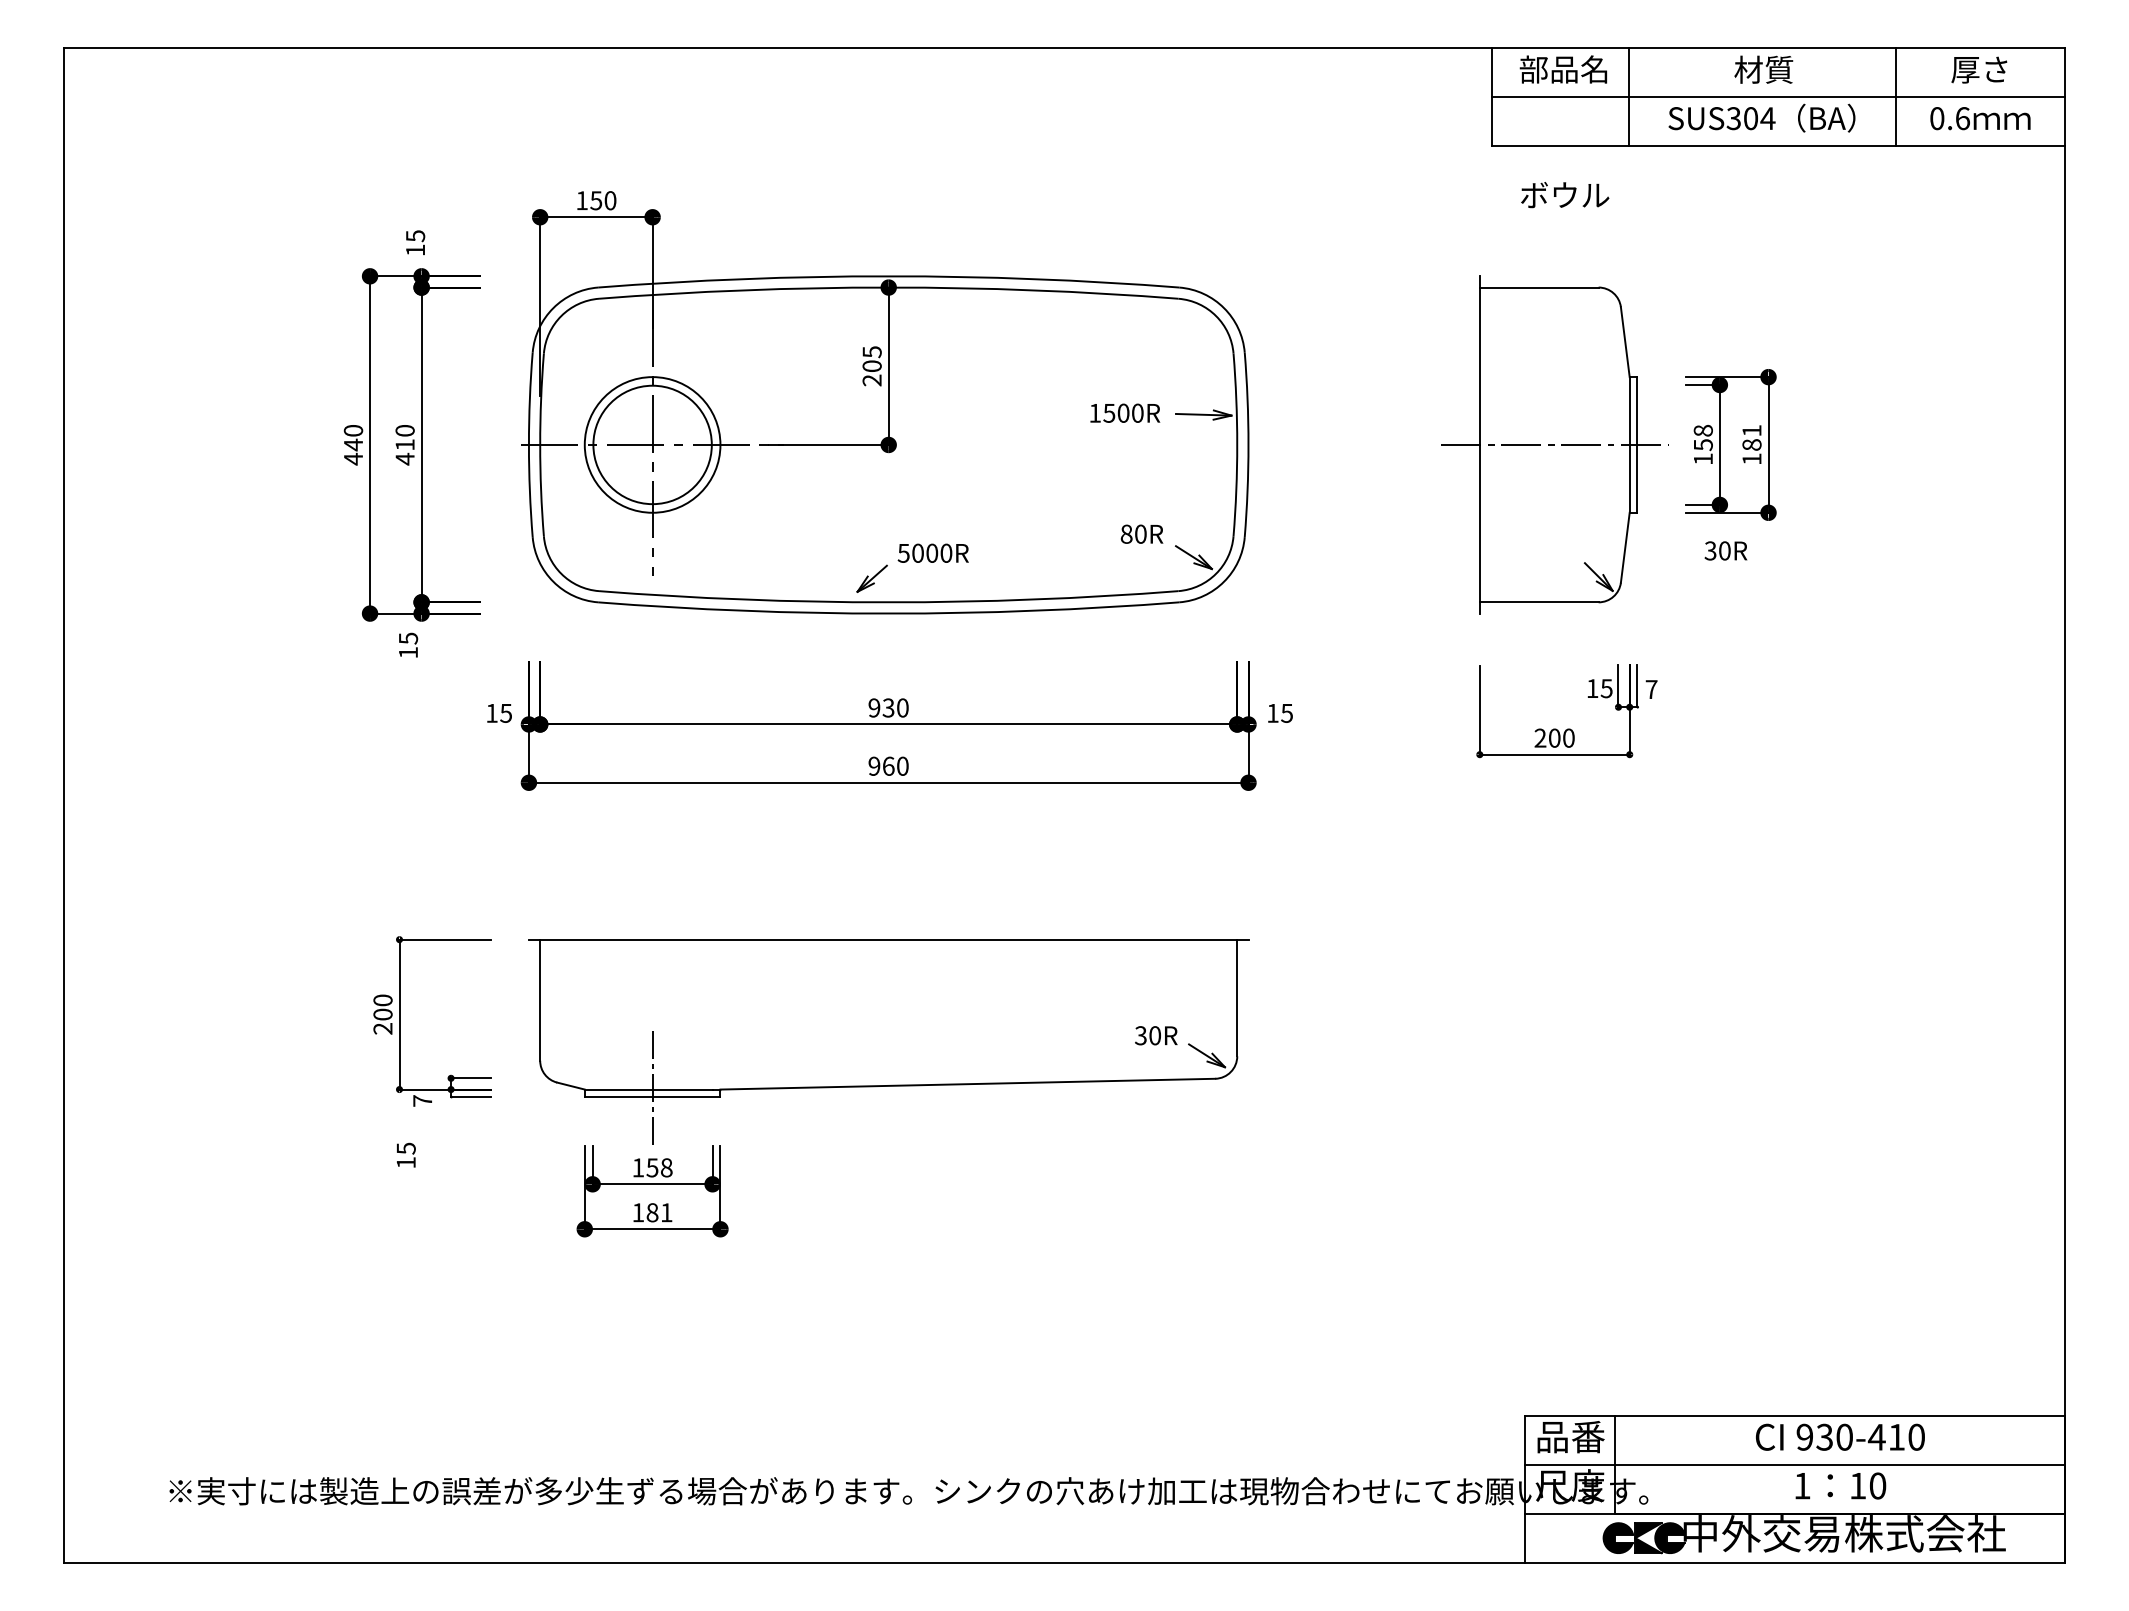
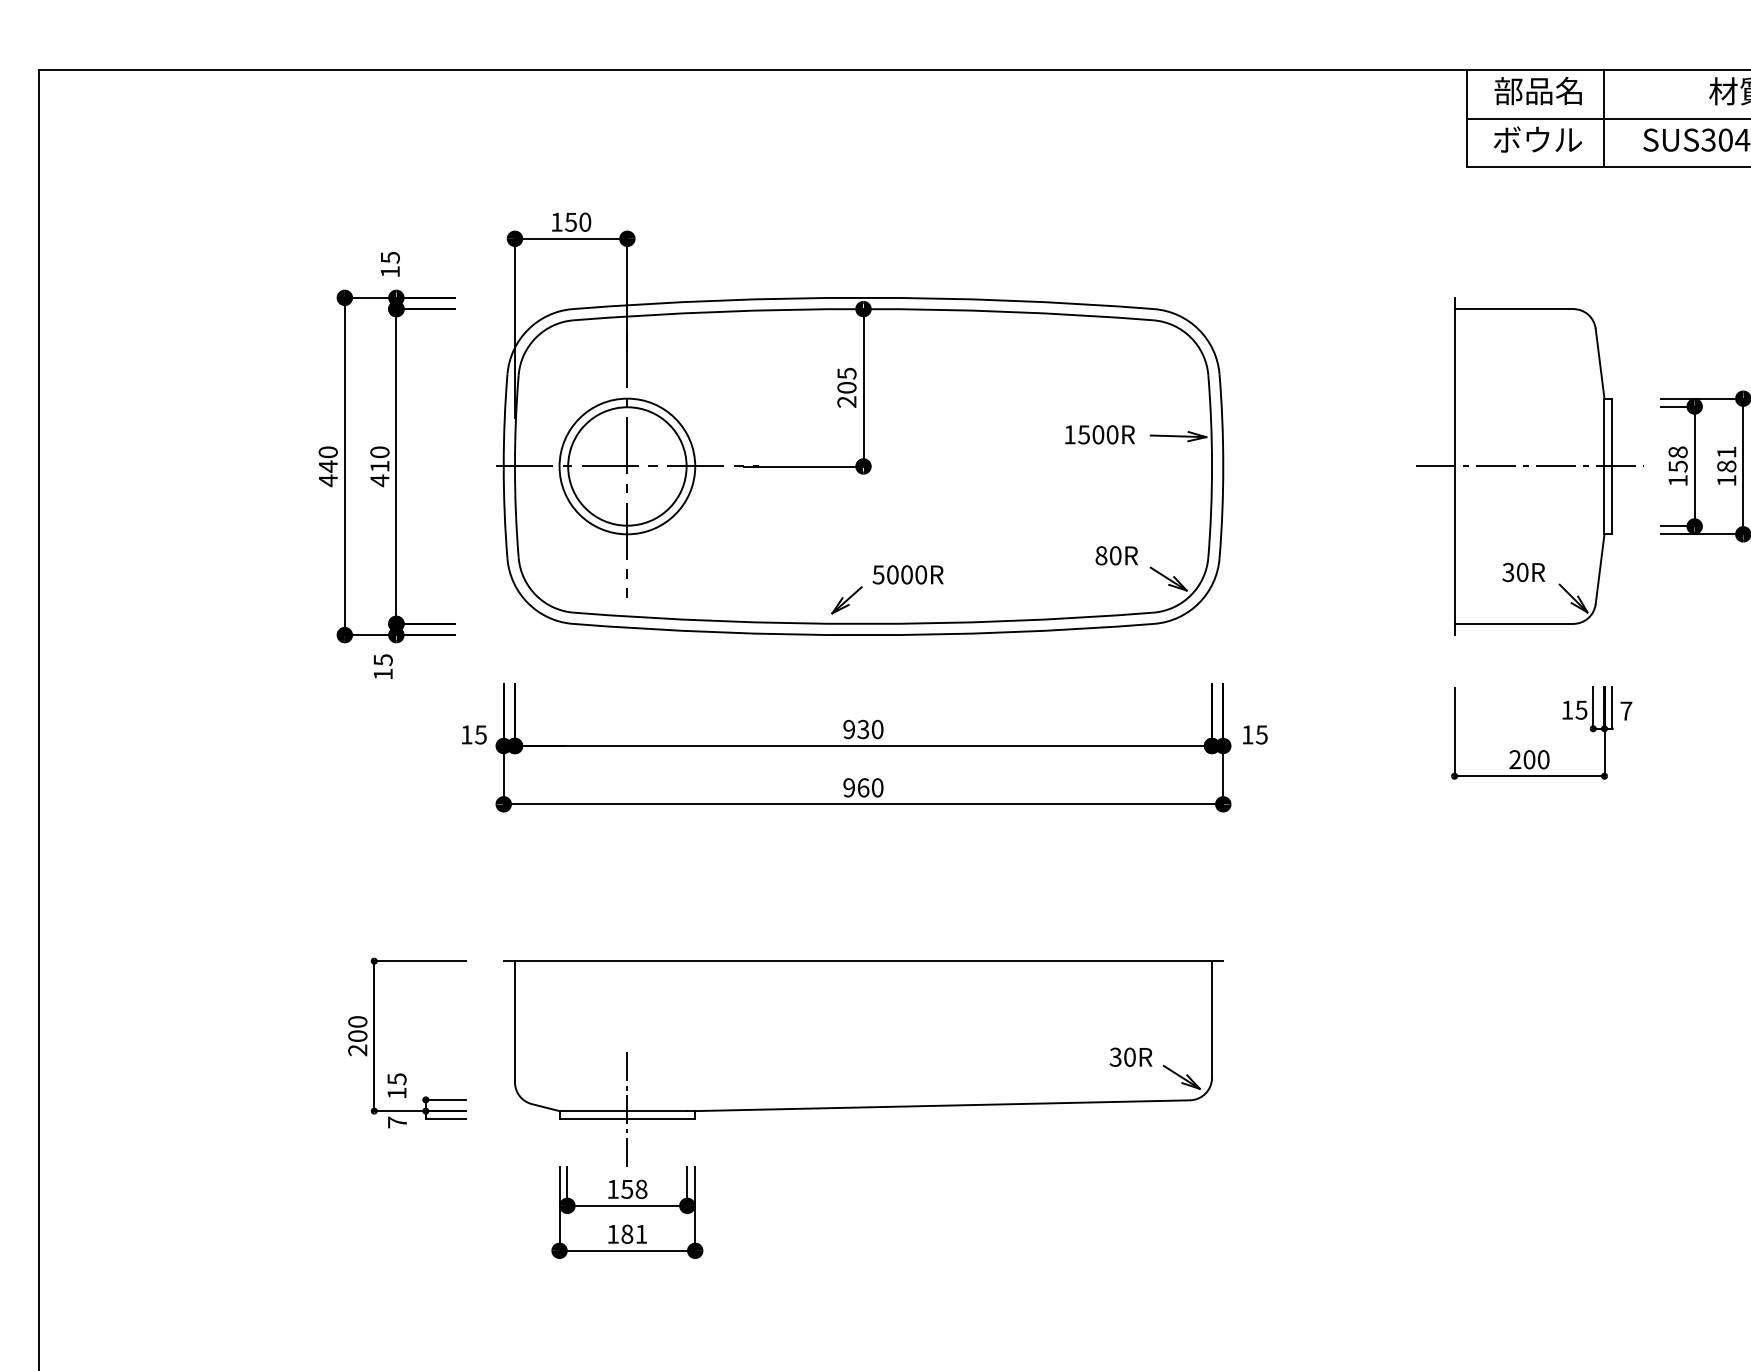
text: (1565, 195) -> (1538, 140), moved
text: (1725, 550) -> (1523, 572), moved
text: (406, 1154) -> (397, 1085), moved

